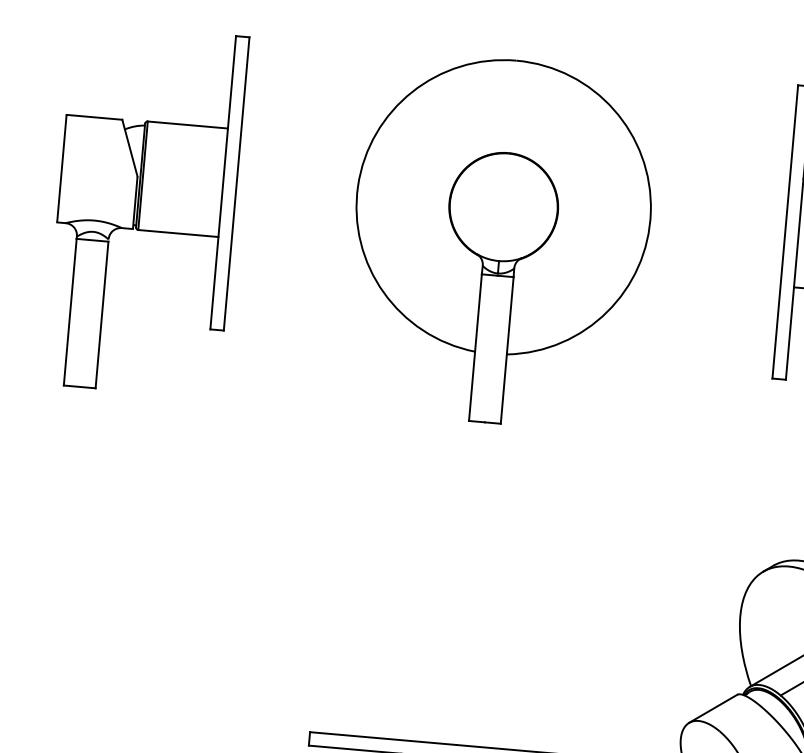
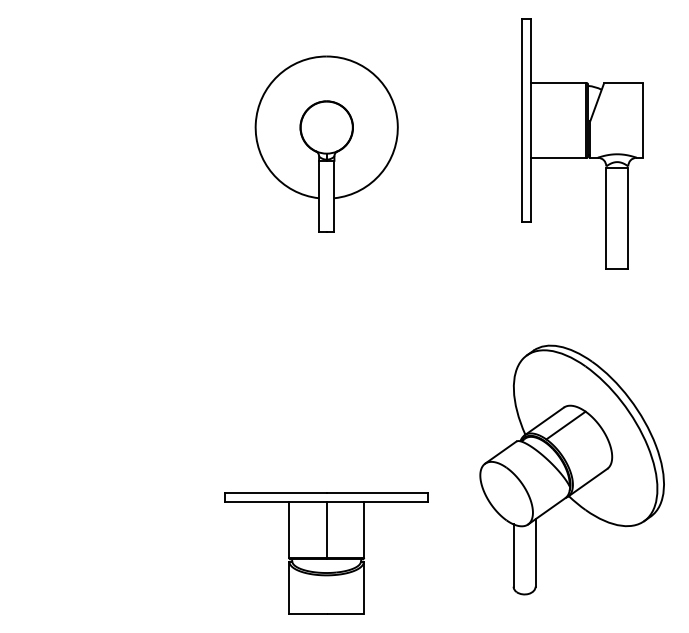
part: (146, 209) -> (81, 143), removed
part: (500, 240) -> (326, 143), size x0.7

